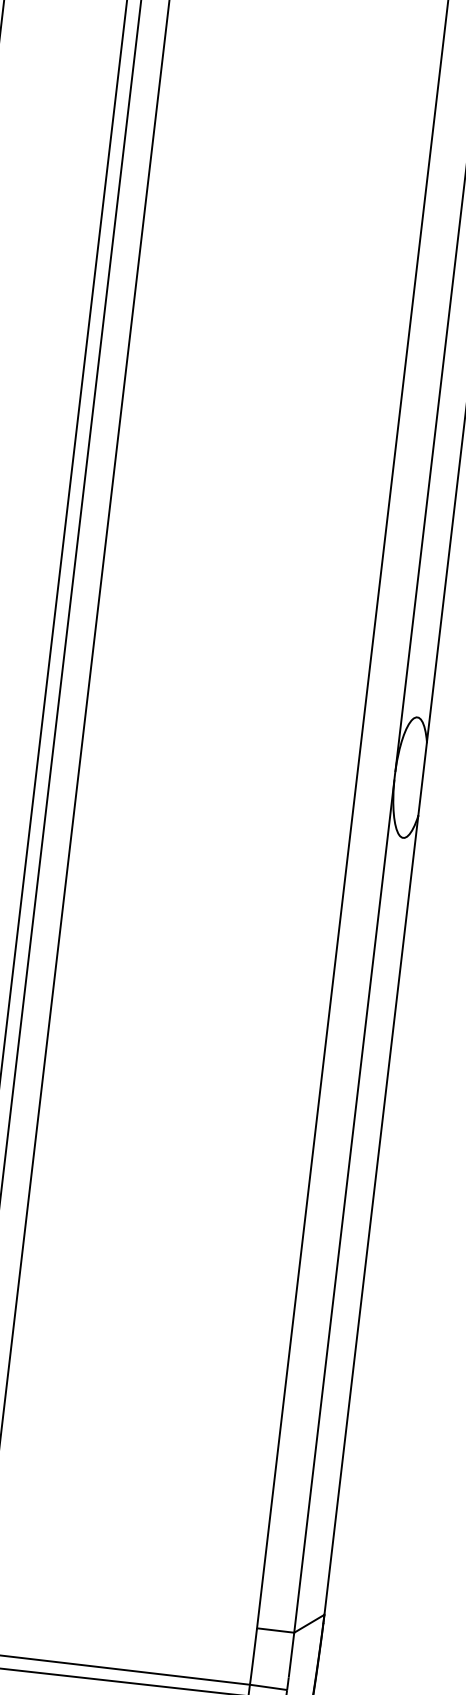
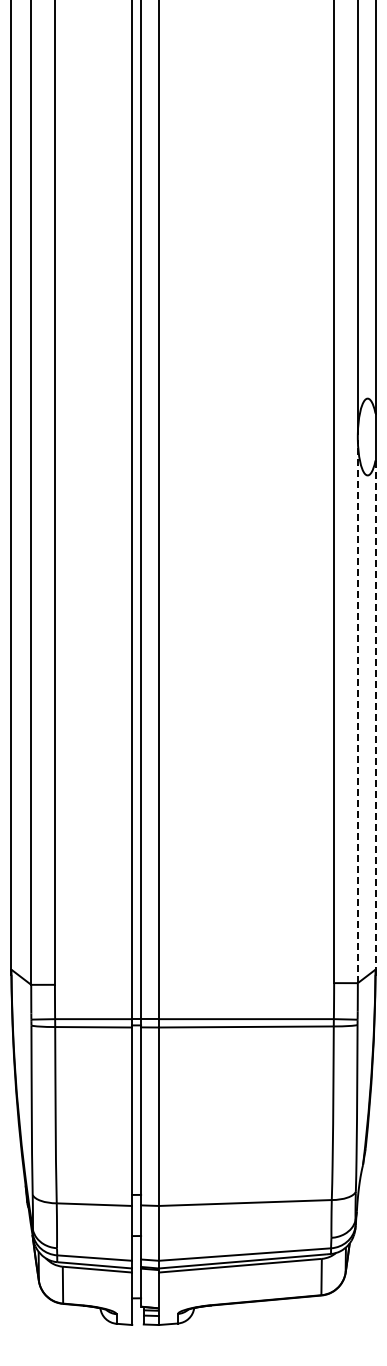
line: (343, 1206) -> (357, 711), solid -> dashed
line: (371, 1216) -> (375, 715), solid -> dashed

